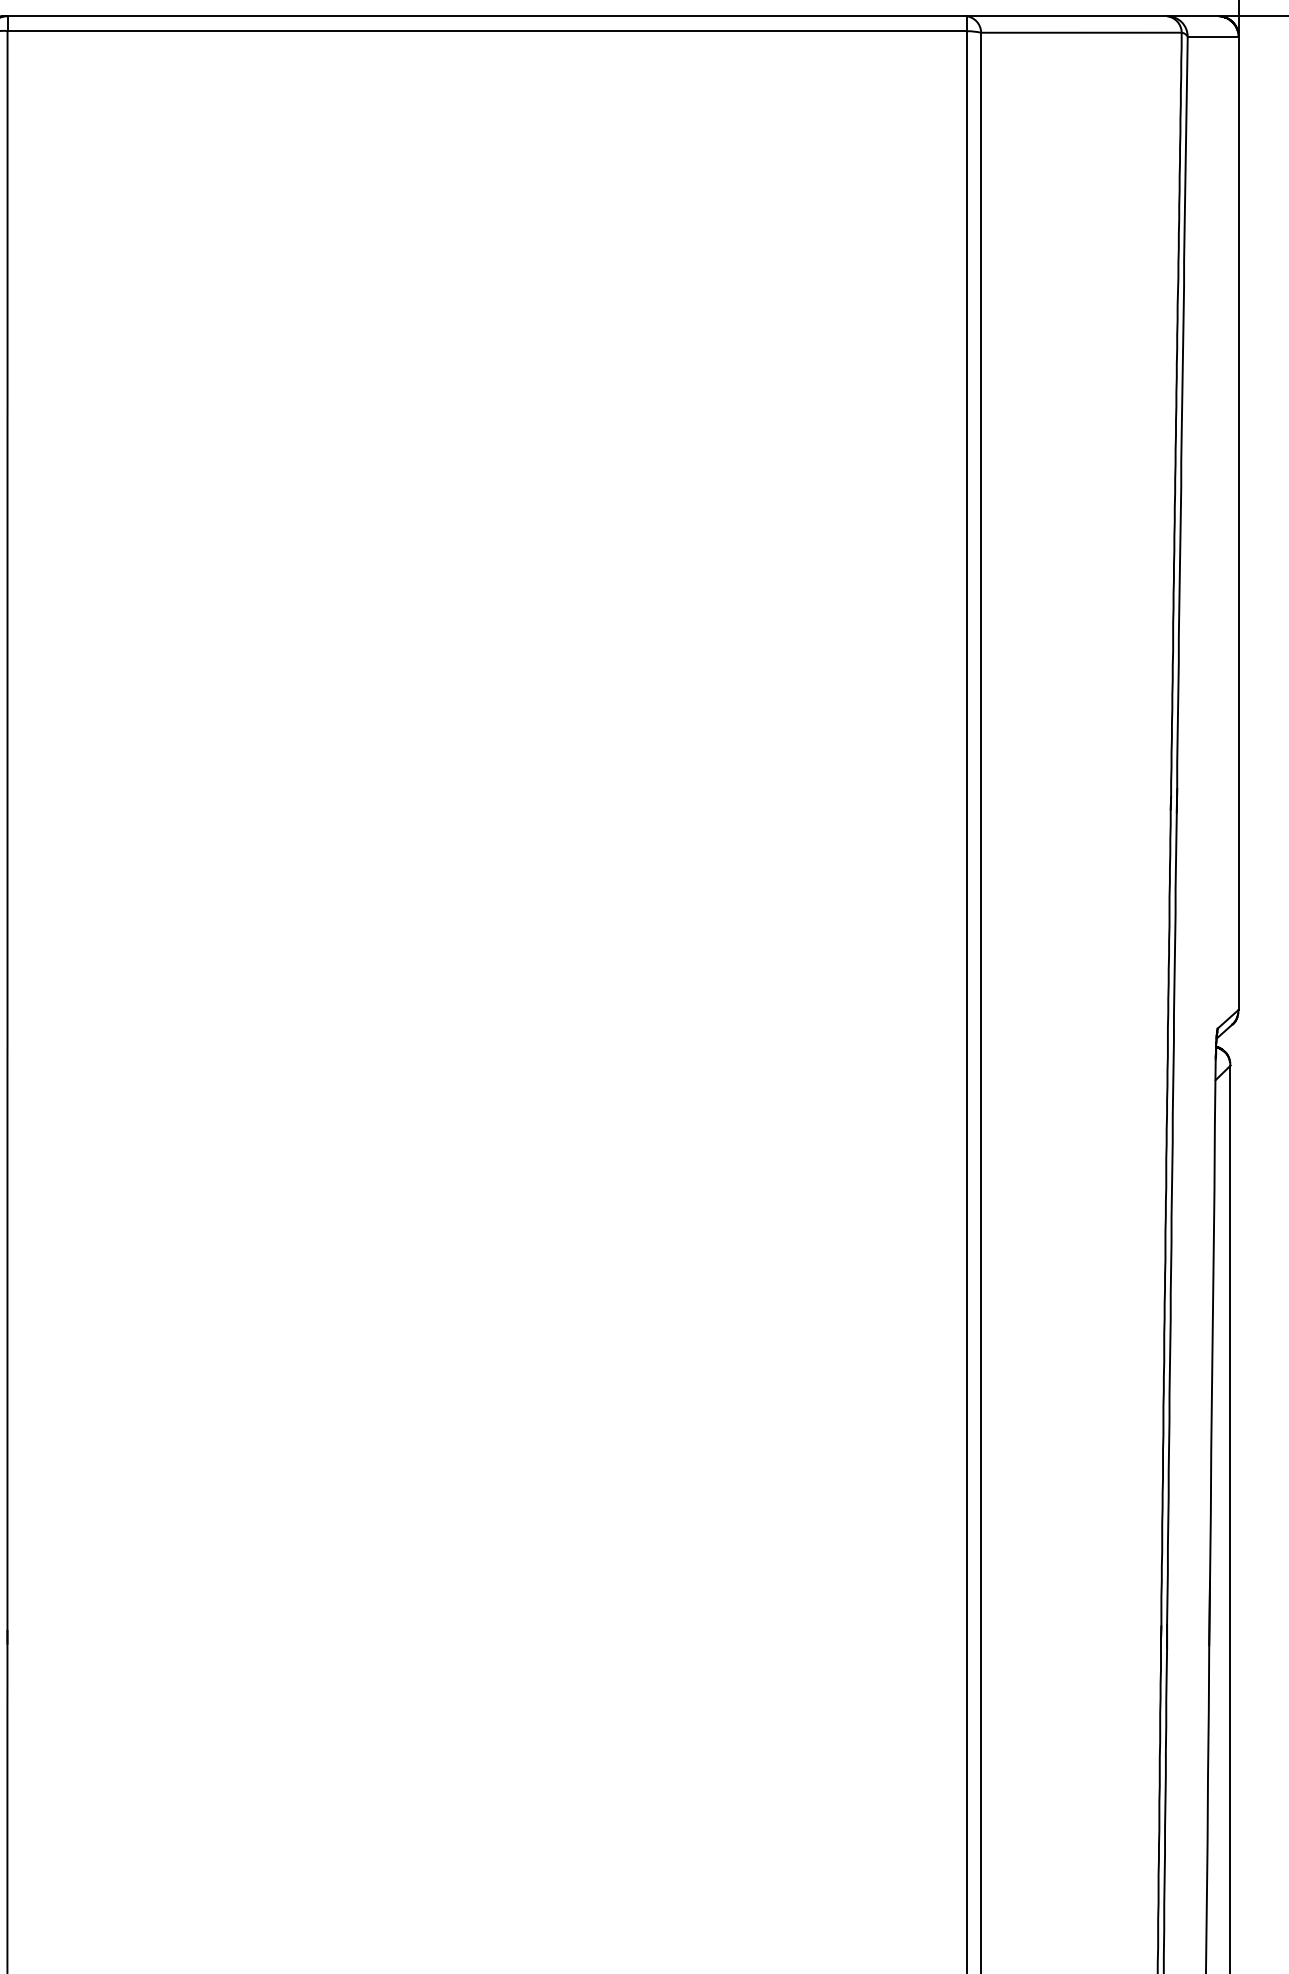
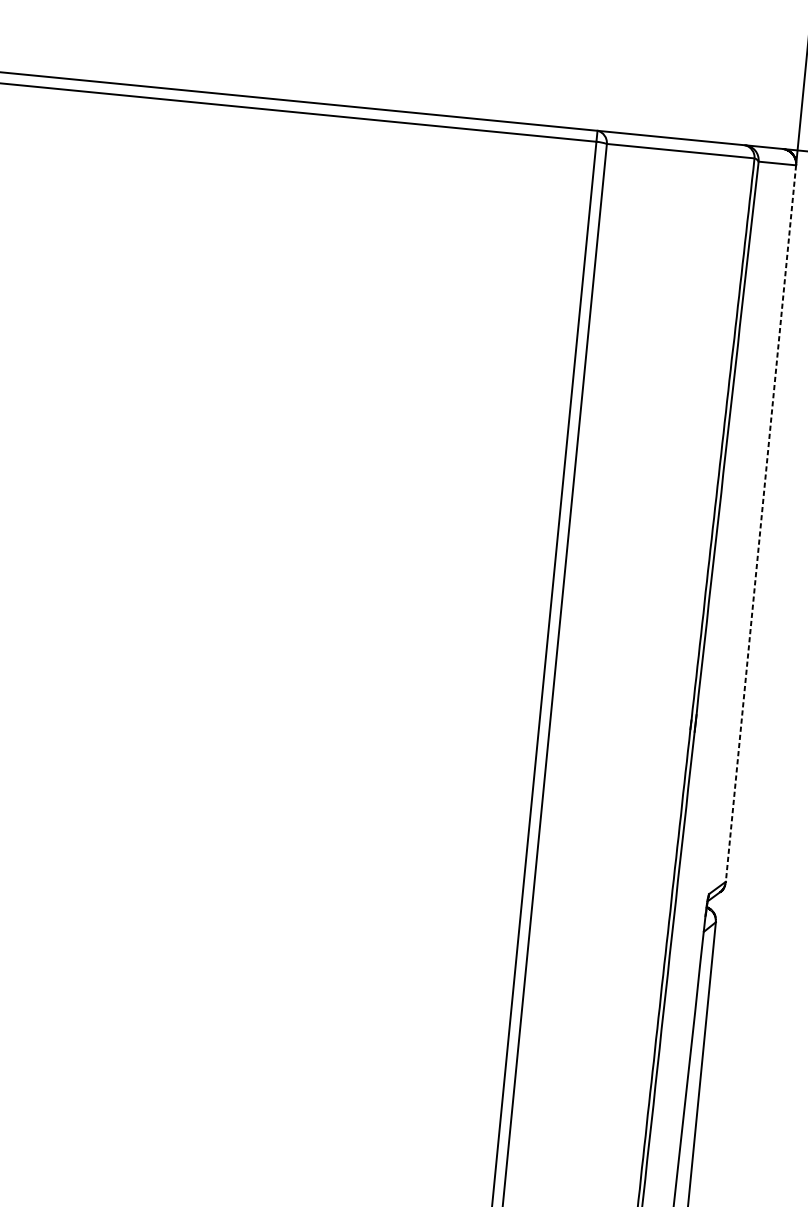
line: (1238, 523) -> (760, 523), solid -> dashed

